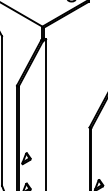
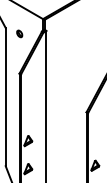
part: (16, 42) -> (19, 33), added

